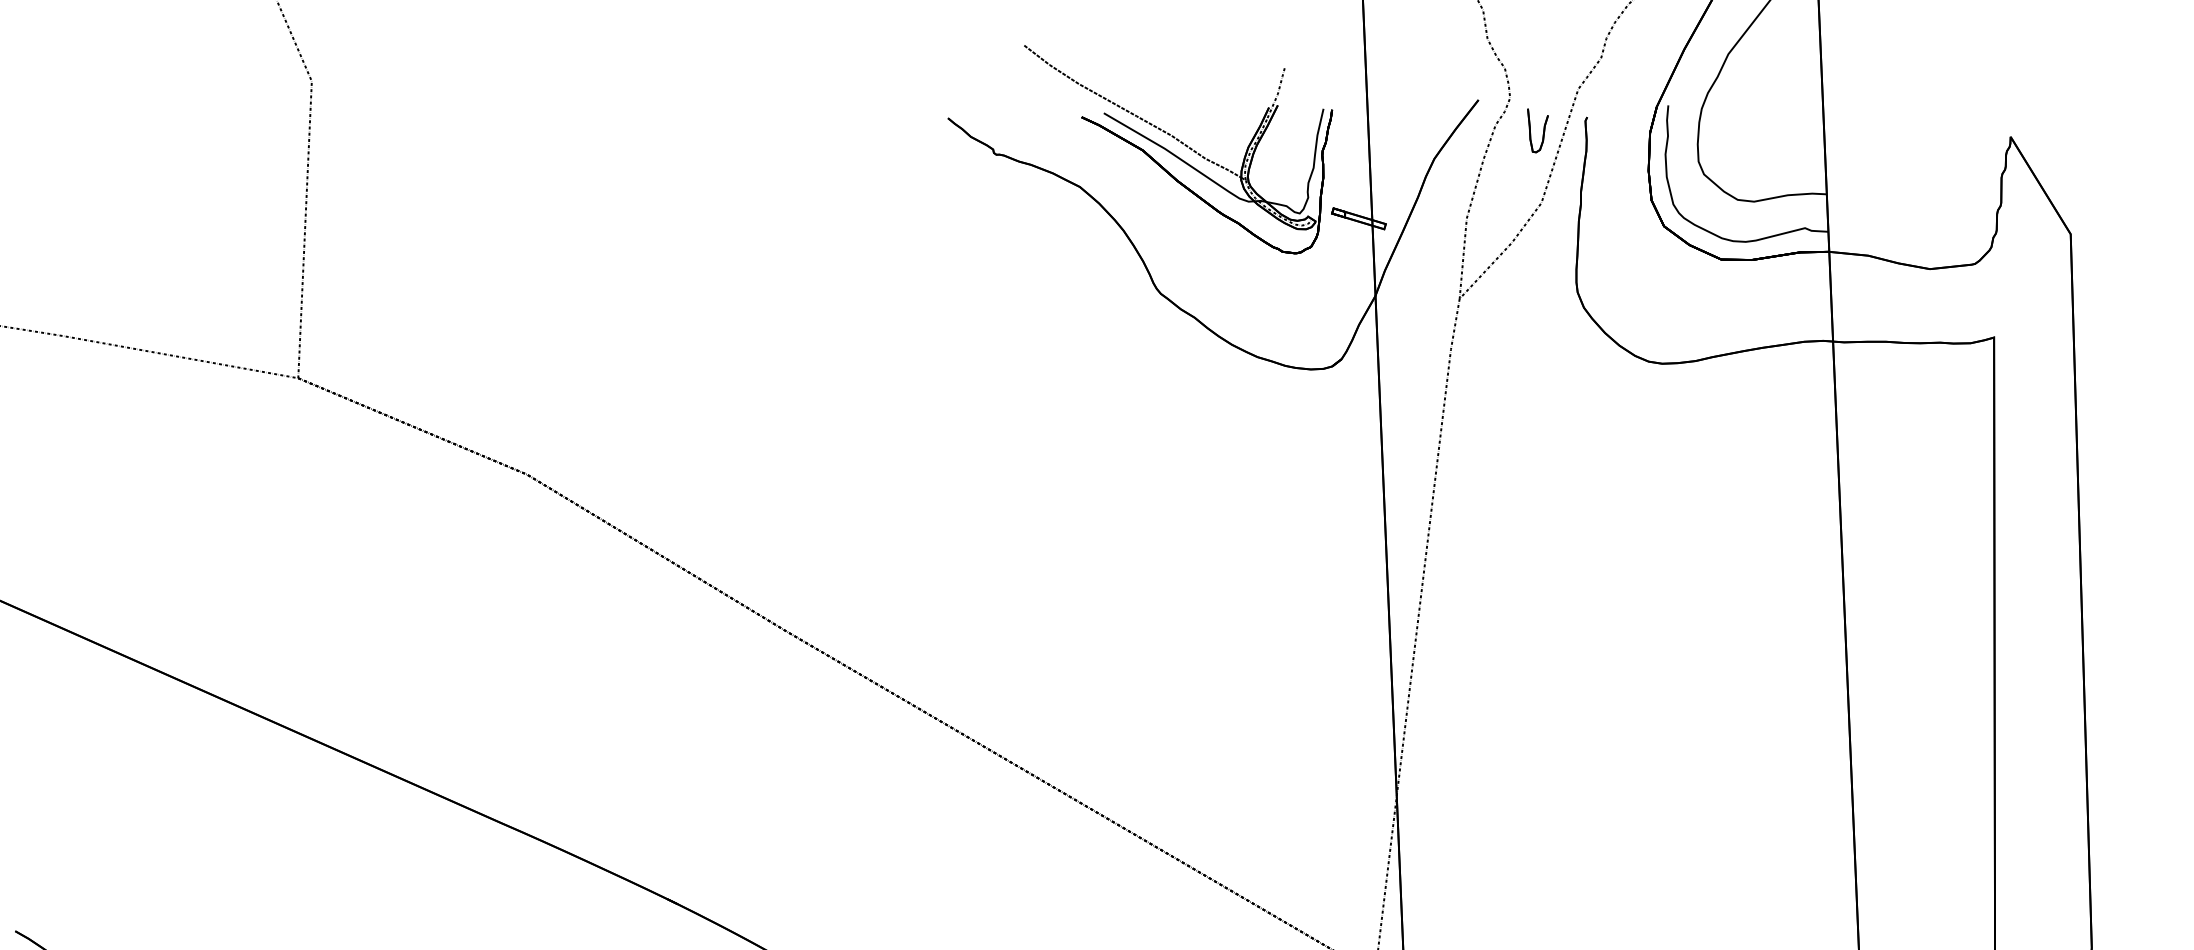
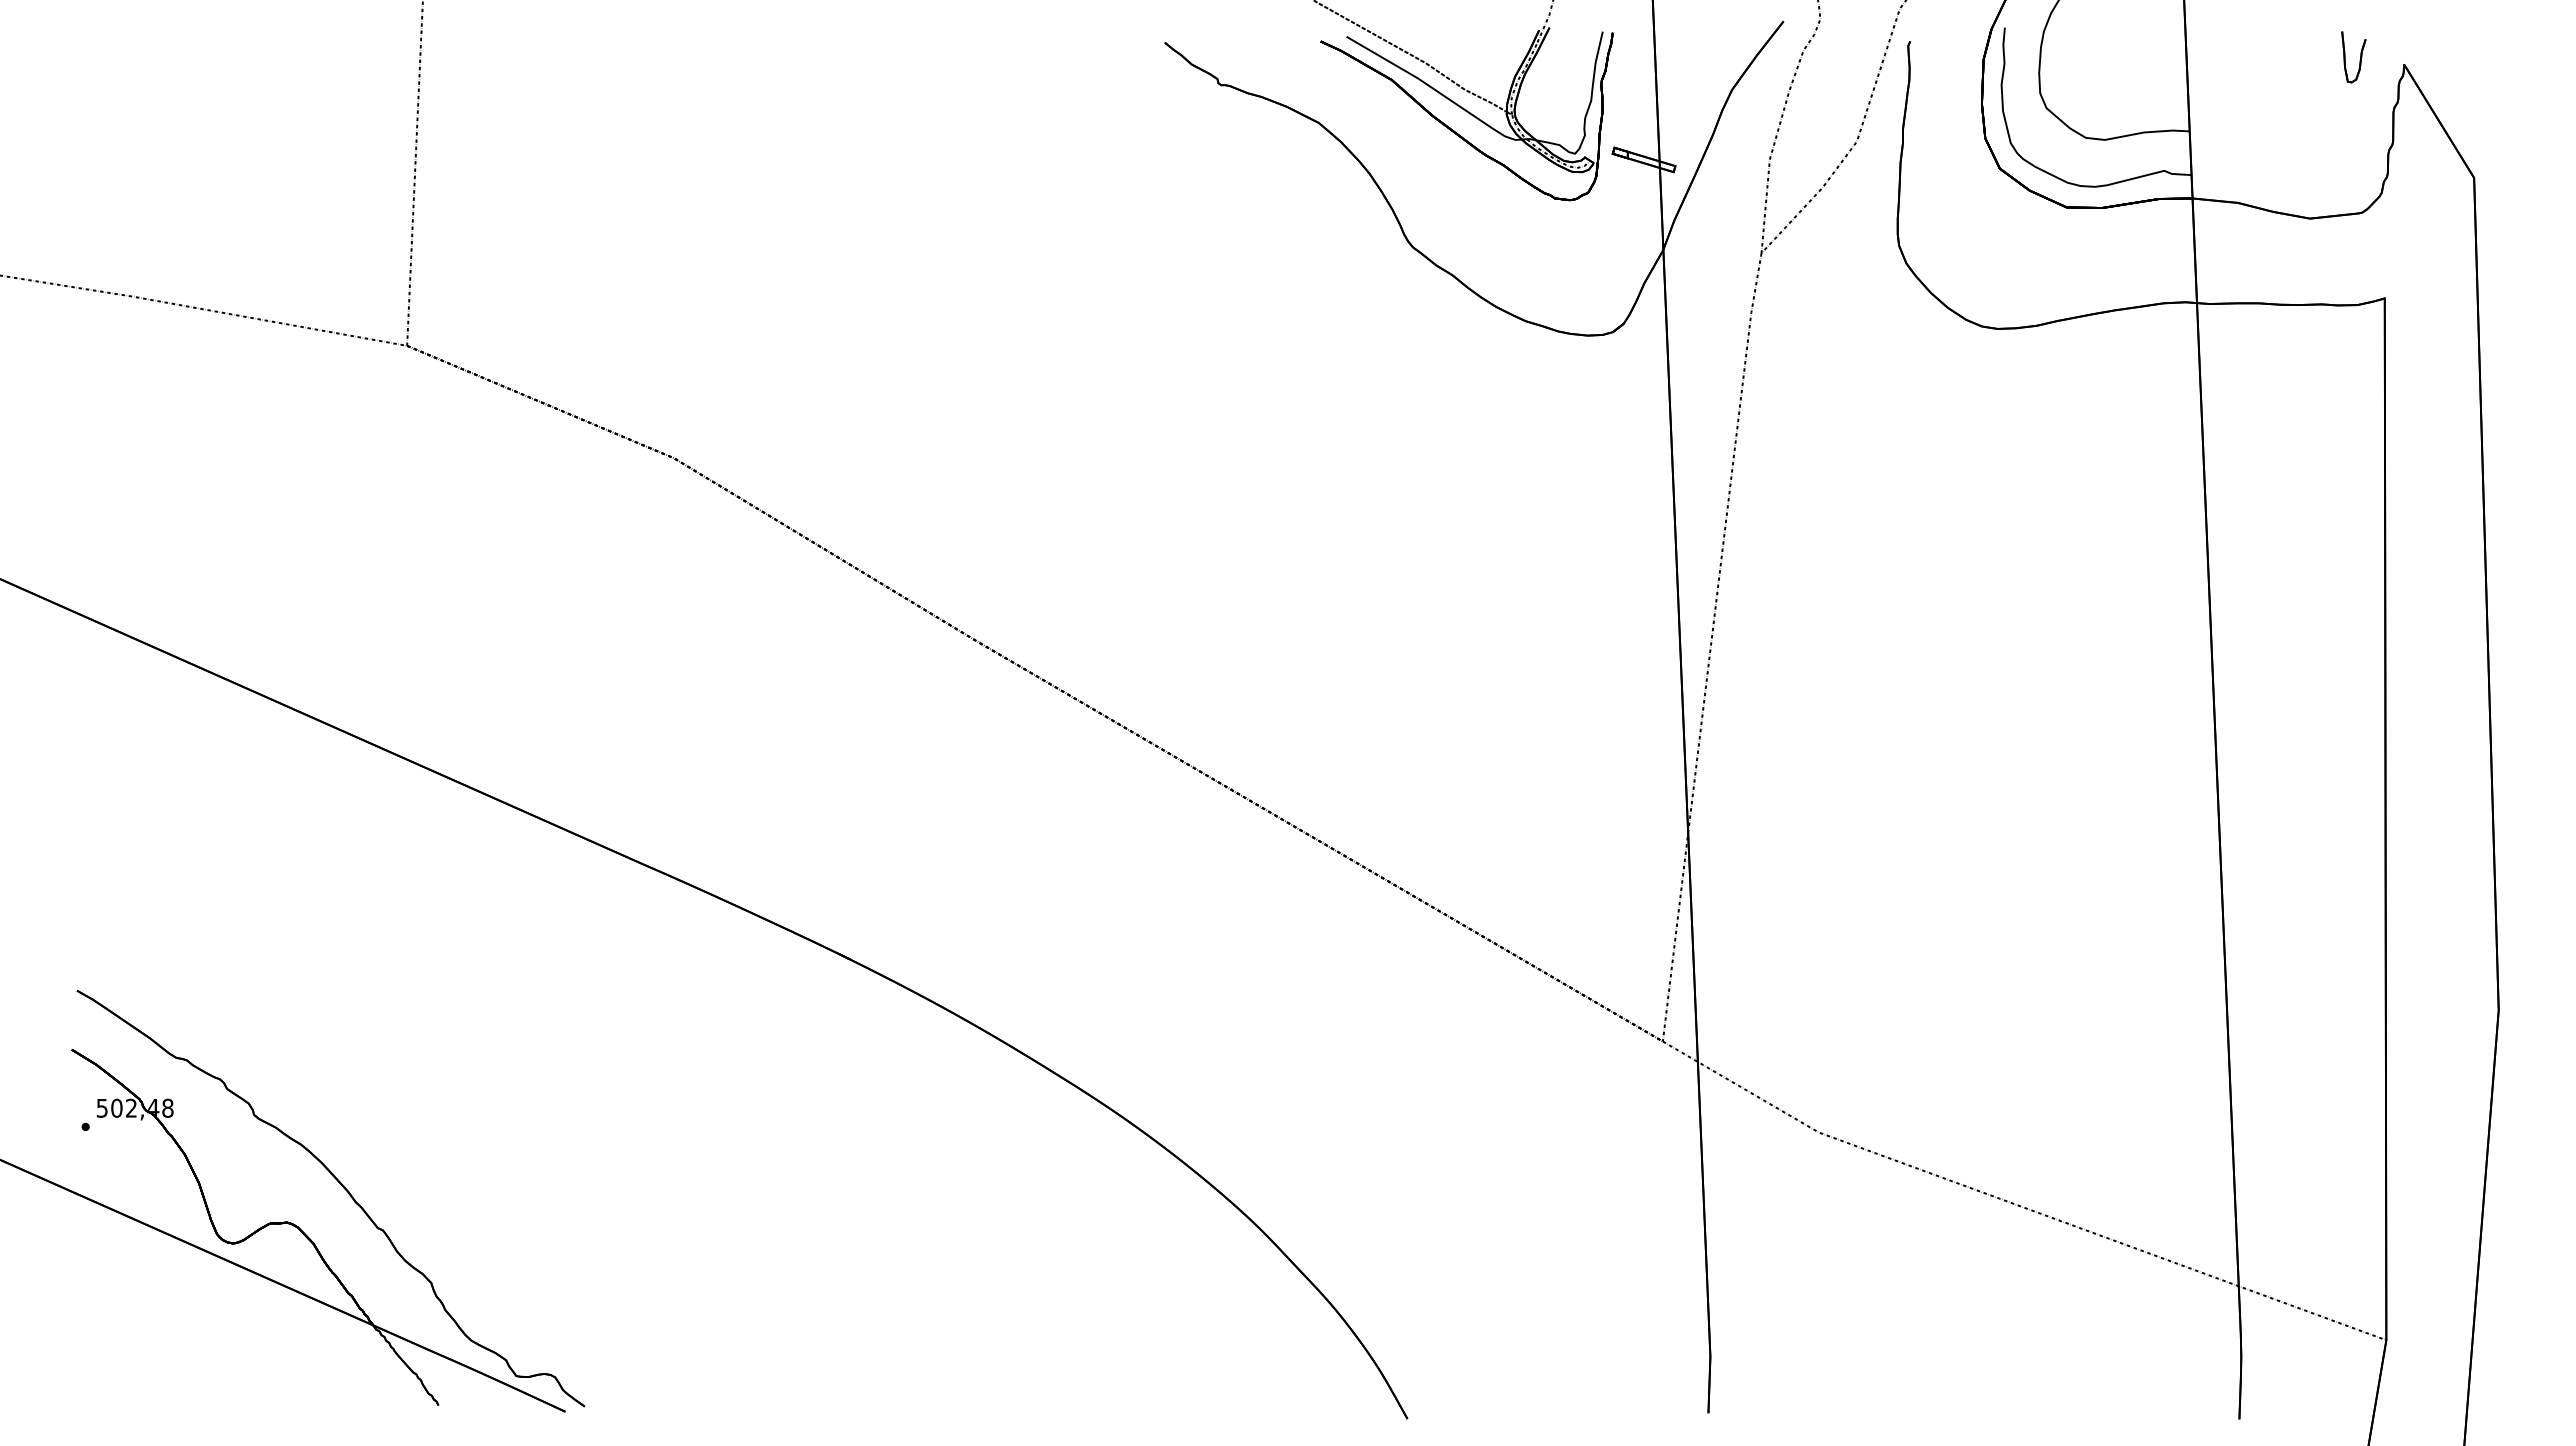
part: (1542, 133) -> (2359, 60), moved

